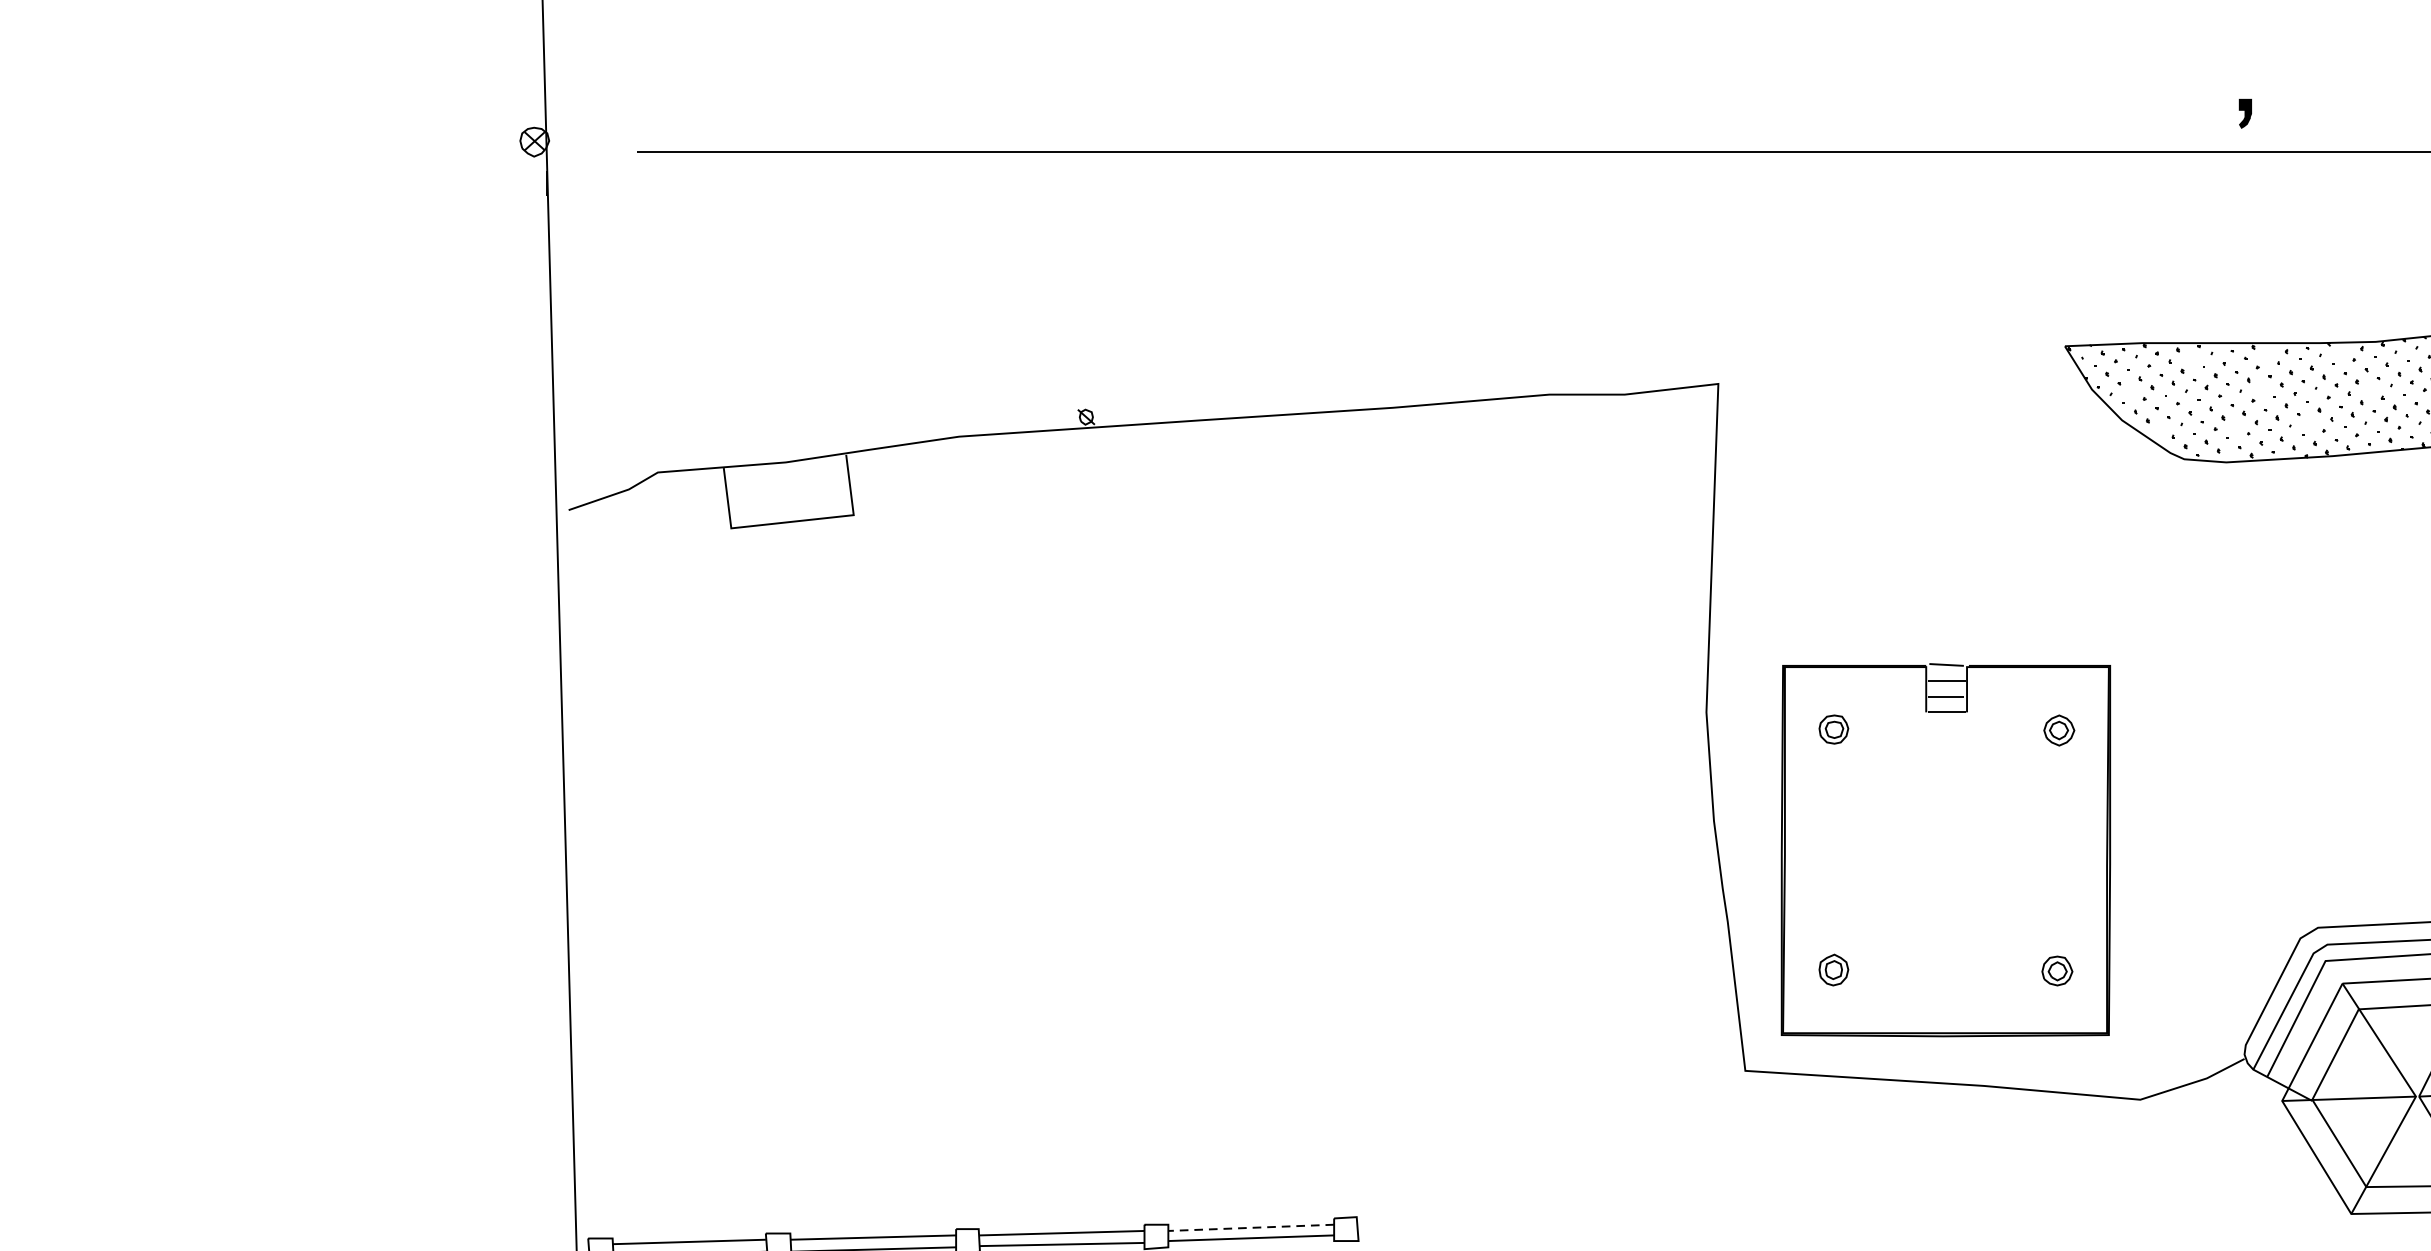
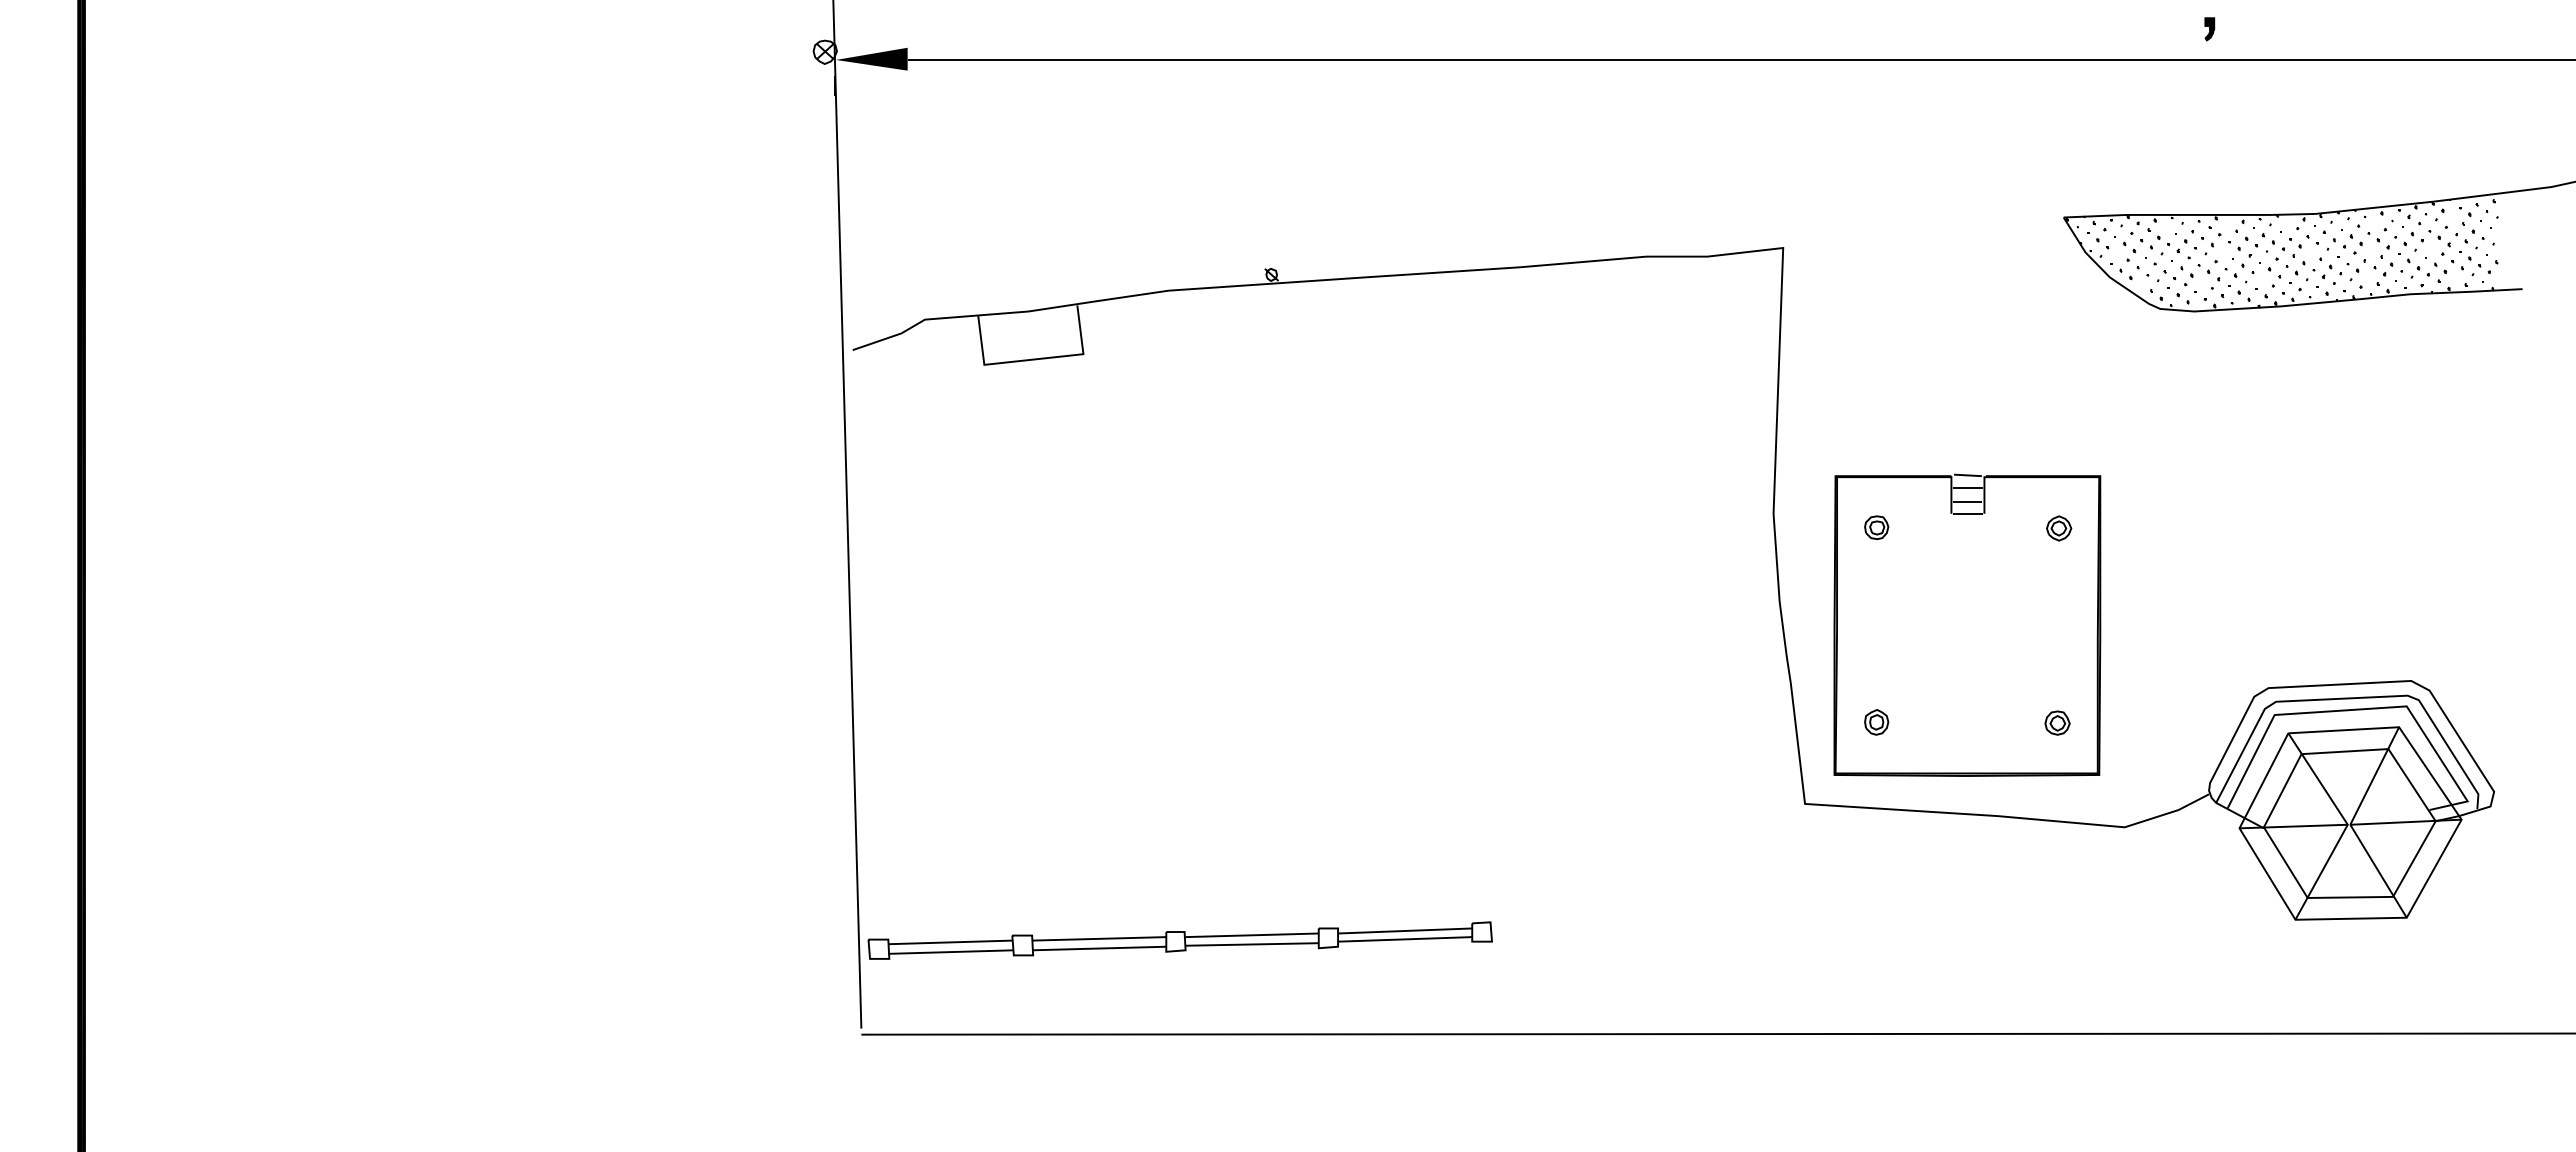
fill: (591, 149) -> (871, 58), added
line: (1250, 1228) -> (1404, 931), dashed -> solid

